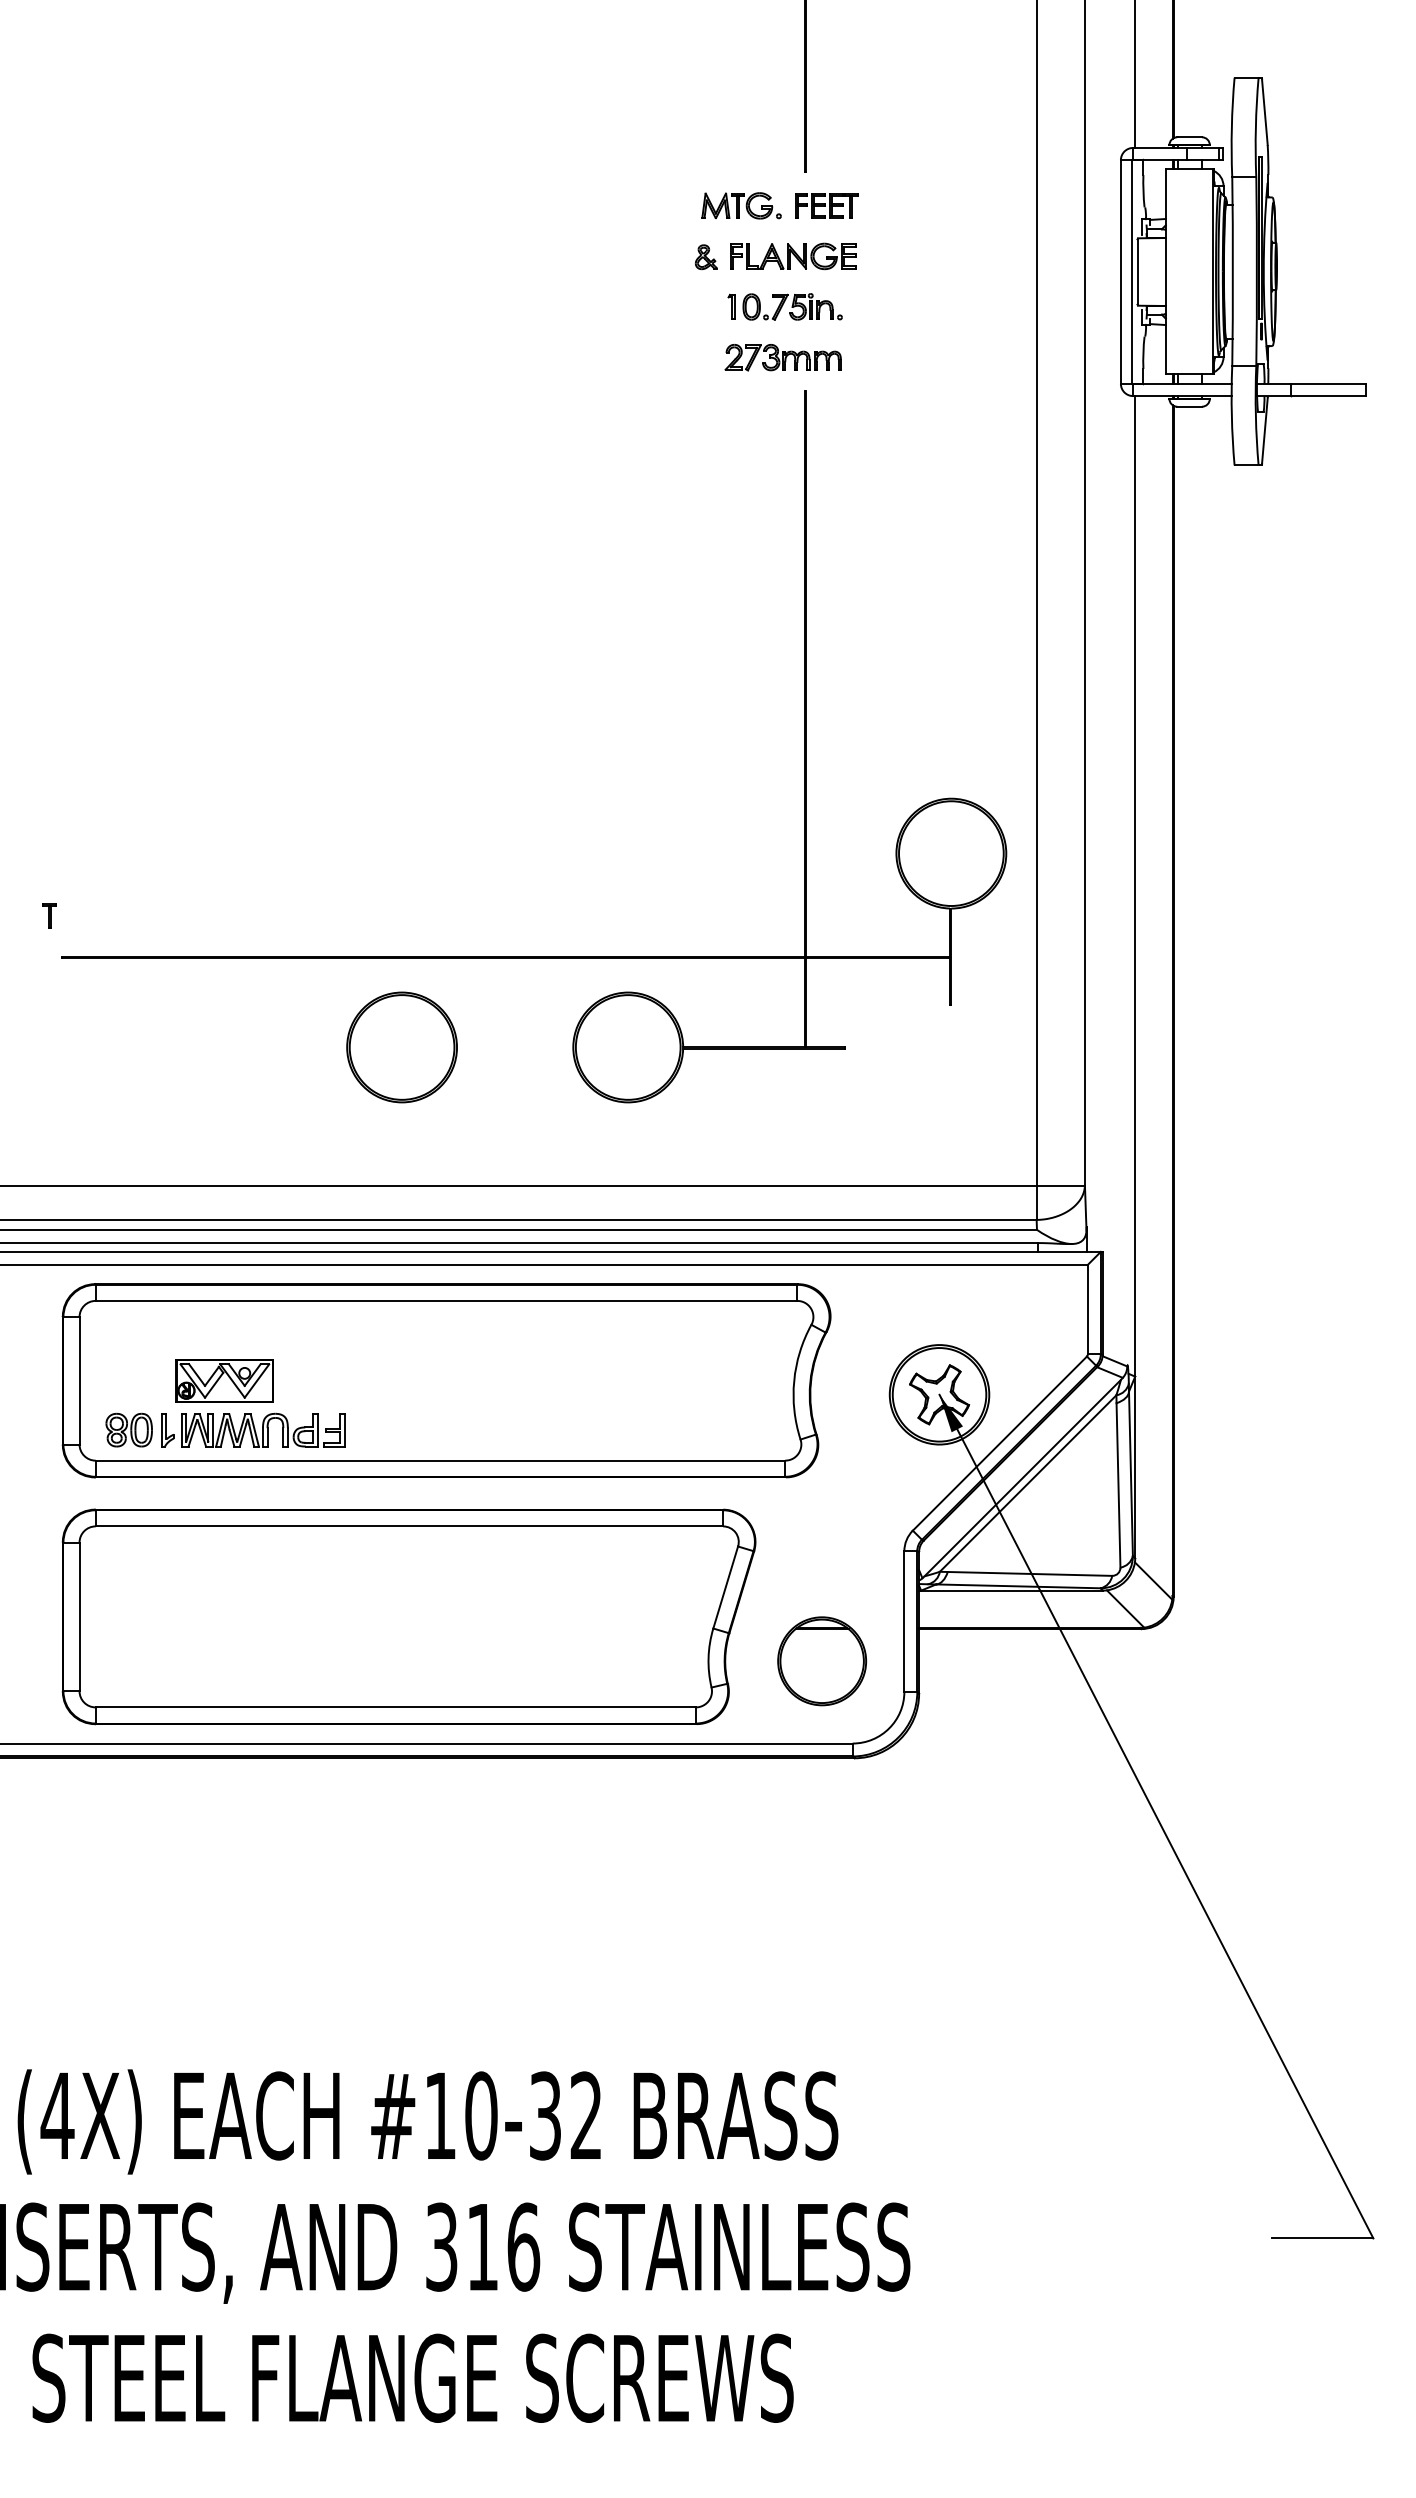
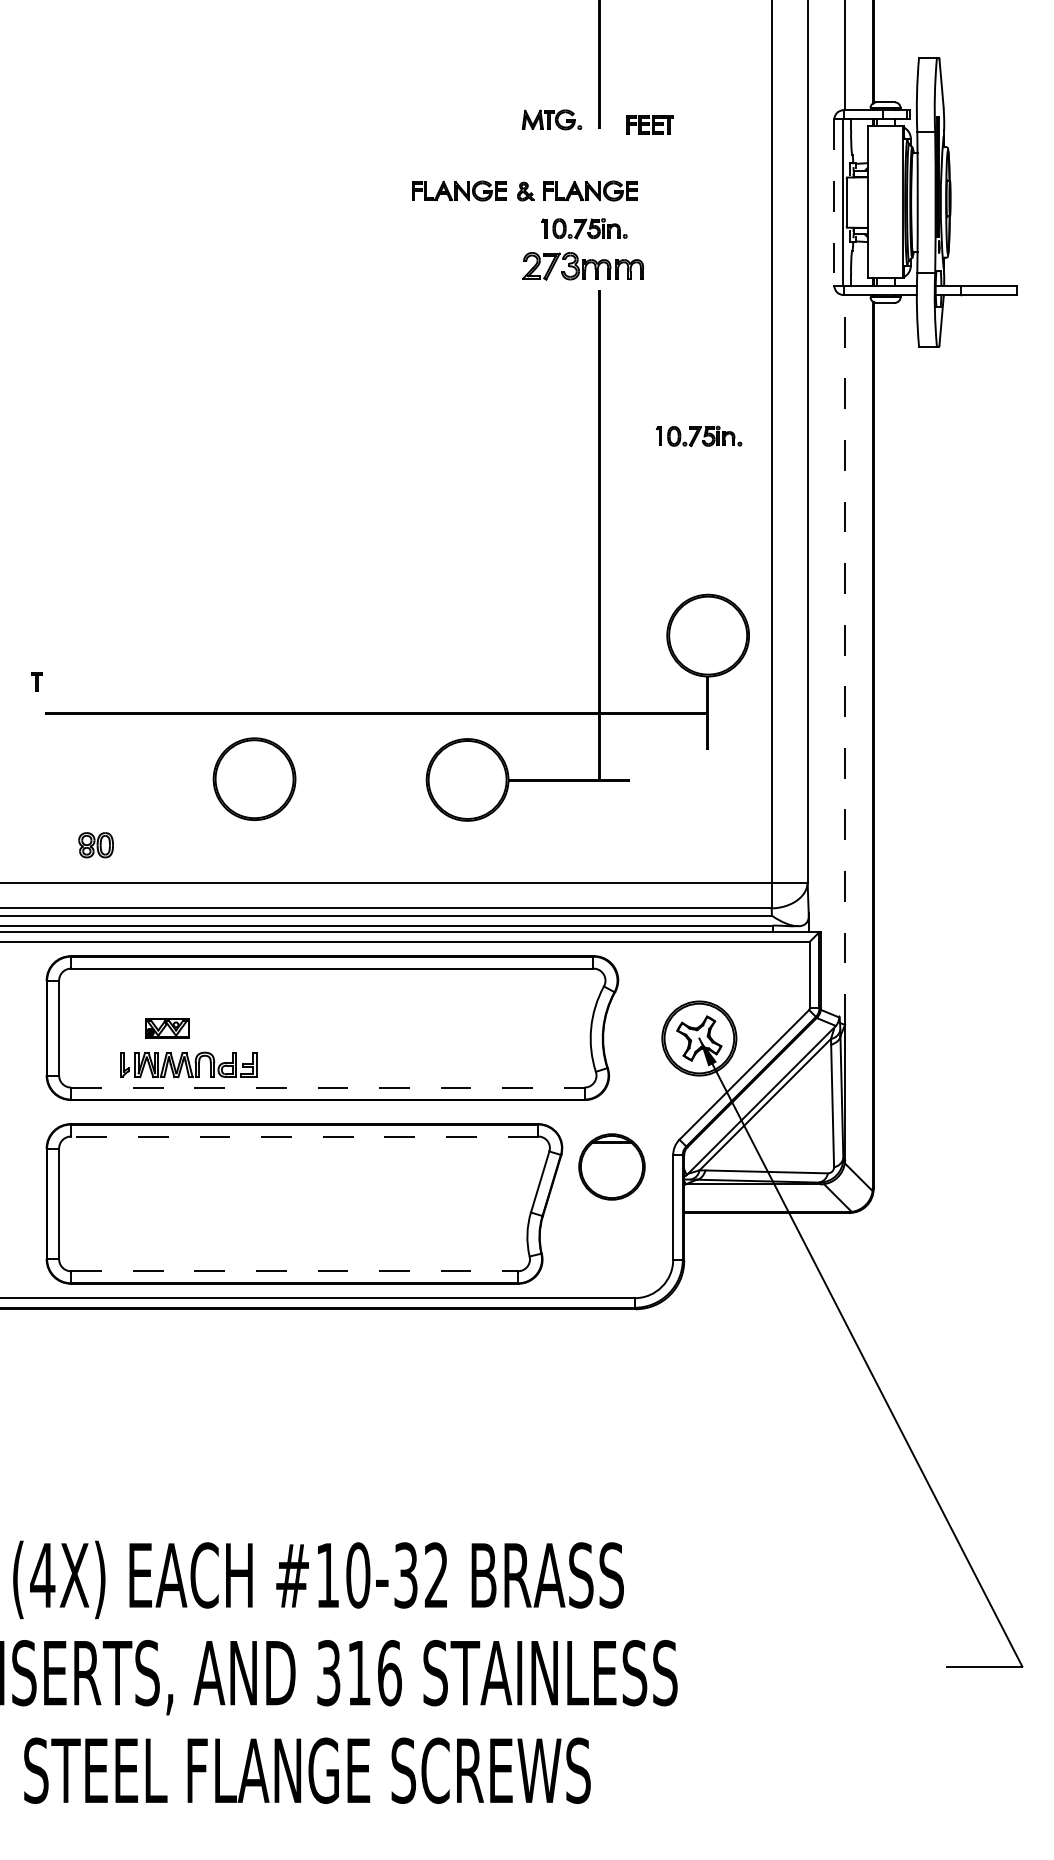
part: (741, 205) -> (551, 119), moved
part: (826, 205) -> (650, 124), moved
part: (617, 256) -> (459, 191), added
line: (1120, 272) -> (834, 202), solid -> dashed
part: (782, 357) -> (582, 266), size x1.4
part: (938, 585) -> (698, 436), added
line: (1135, 885) -> (845, 659), solid -> dashed
part: (401, 1047) -> (254, 779), moved
part: (224, 1380) -> (167, 1027), size x0.6
part: (128, 1429) -> (95, 844), moved
line: (440, 1460) -> (327, 1087), solid -> dashed
line: (409, 1526) -> (304, 1136), solid -> dashed
part: (822, 1661) -> (612, 1167), moved
line: (396, 1707) -> (295, 1271), solid -> dashed

